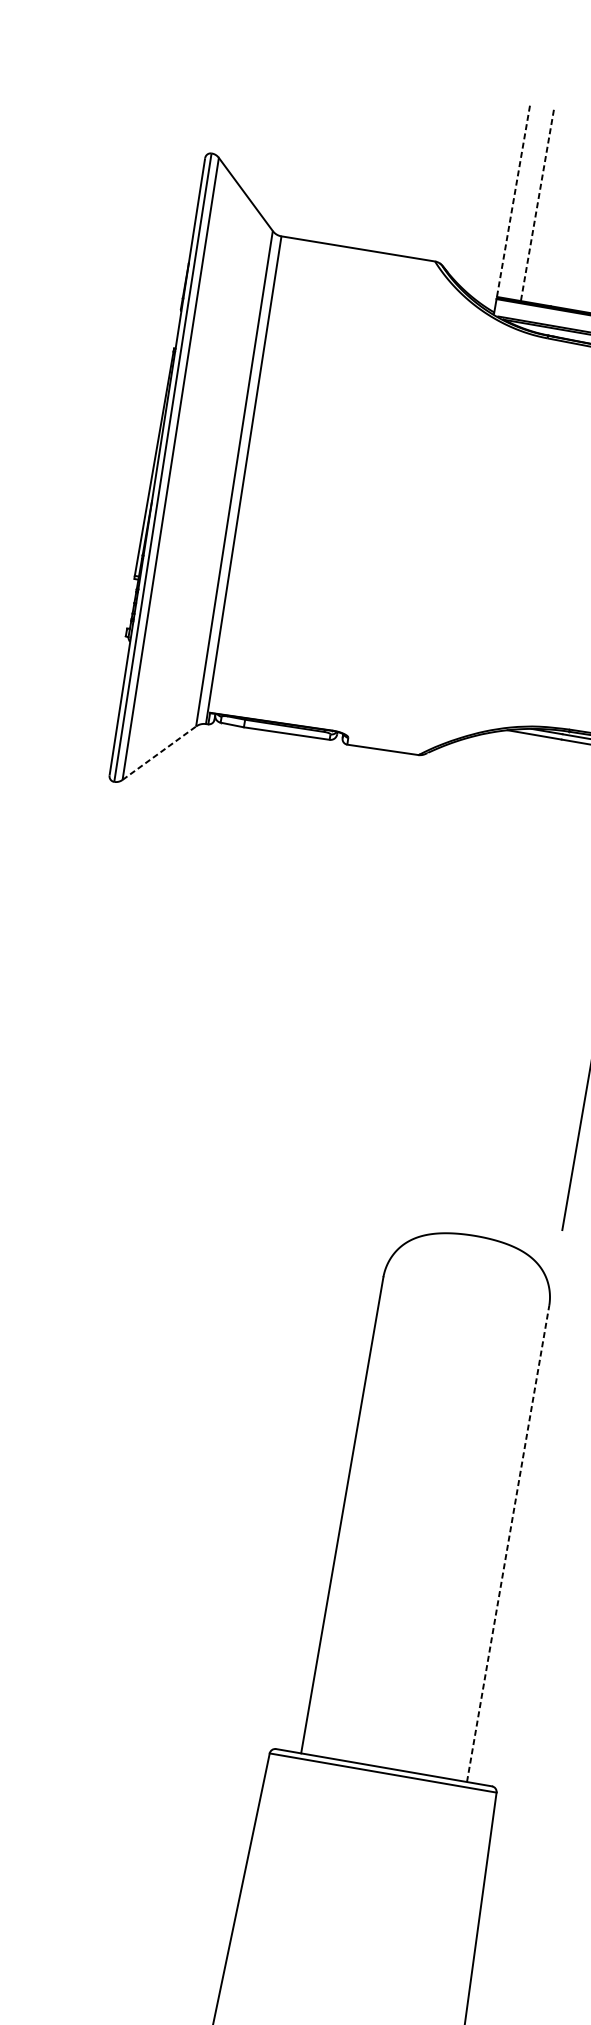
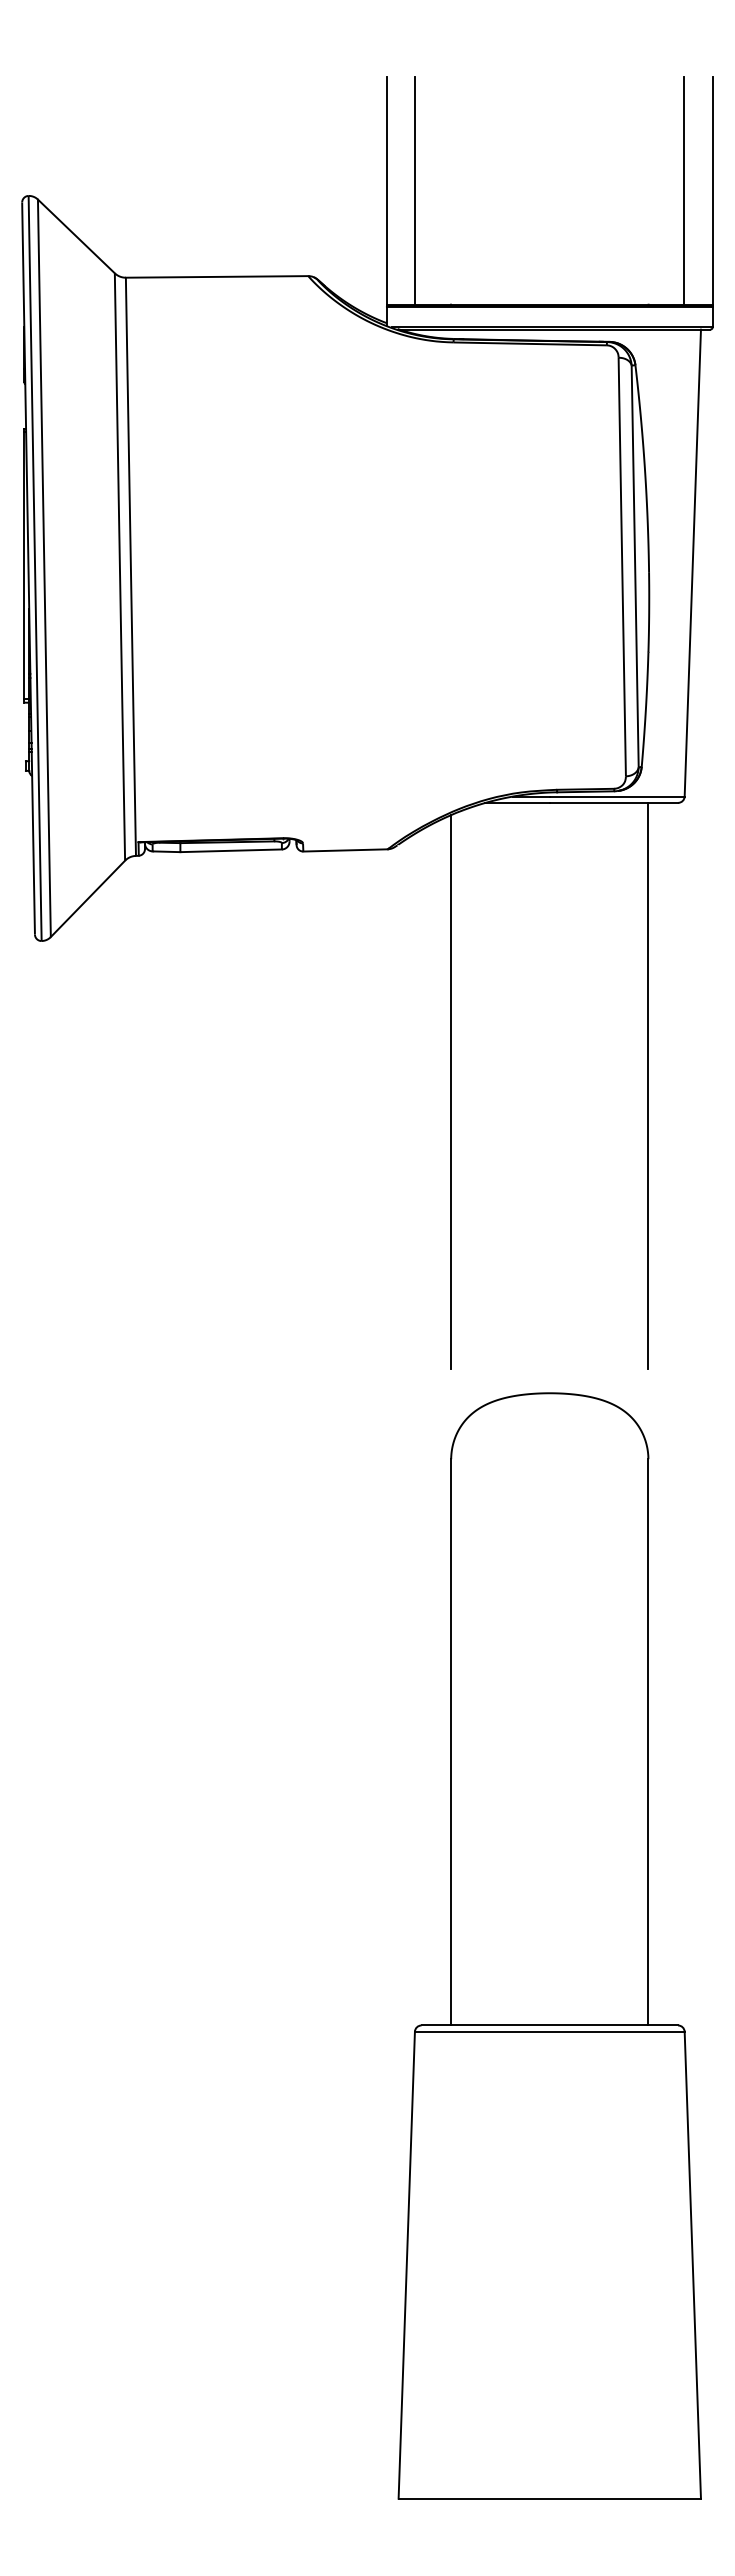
line: (513, 200) -> (386, 190), dashed -> solid
line: (537, 205) -> (415, 190), dashed -> solid
line: (159, 752) -> (88, 898), dashed -> solid
line: (436, 968) -> (451, 1092), added
line: (508, 1543) -> (648, 1741), dashed -> solid

